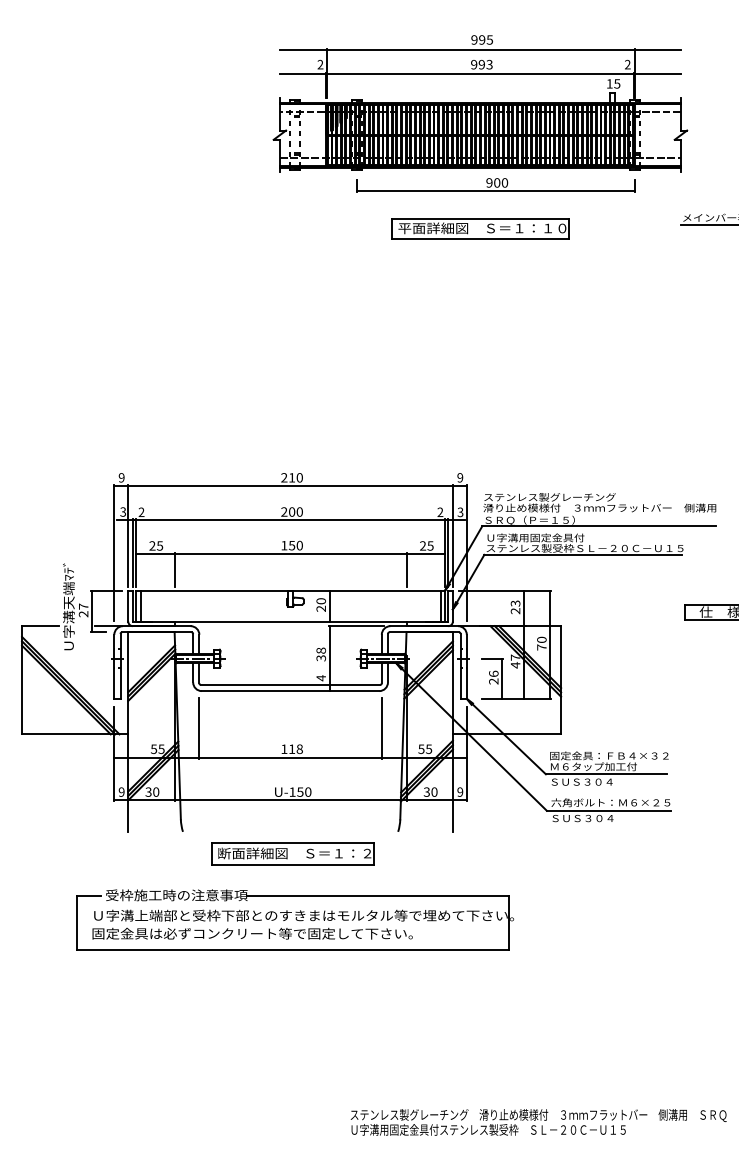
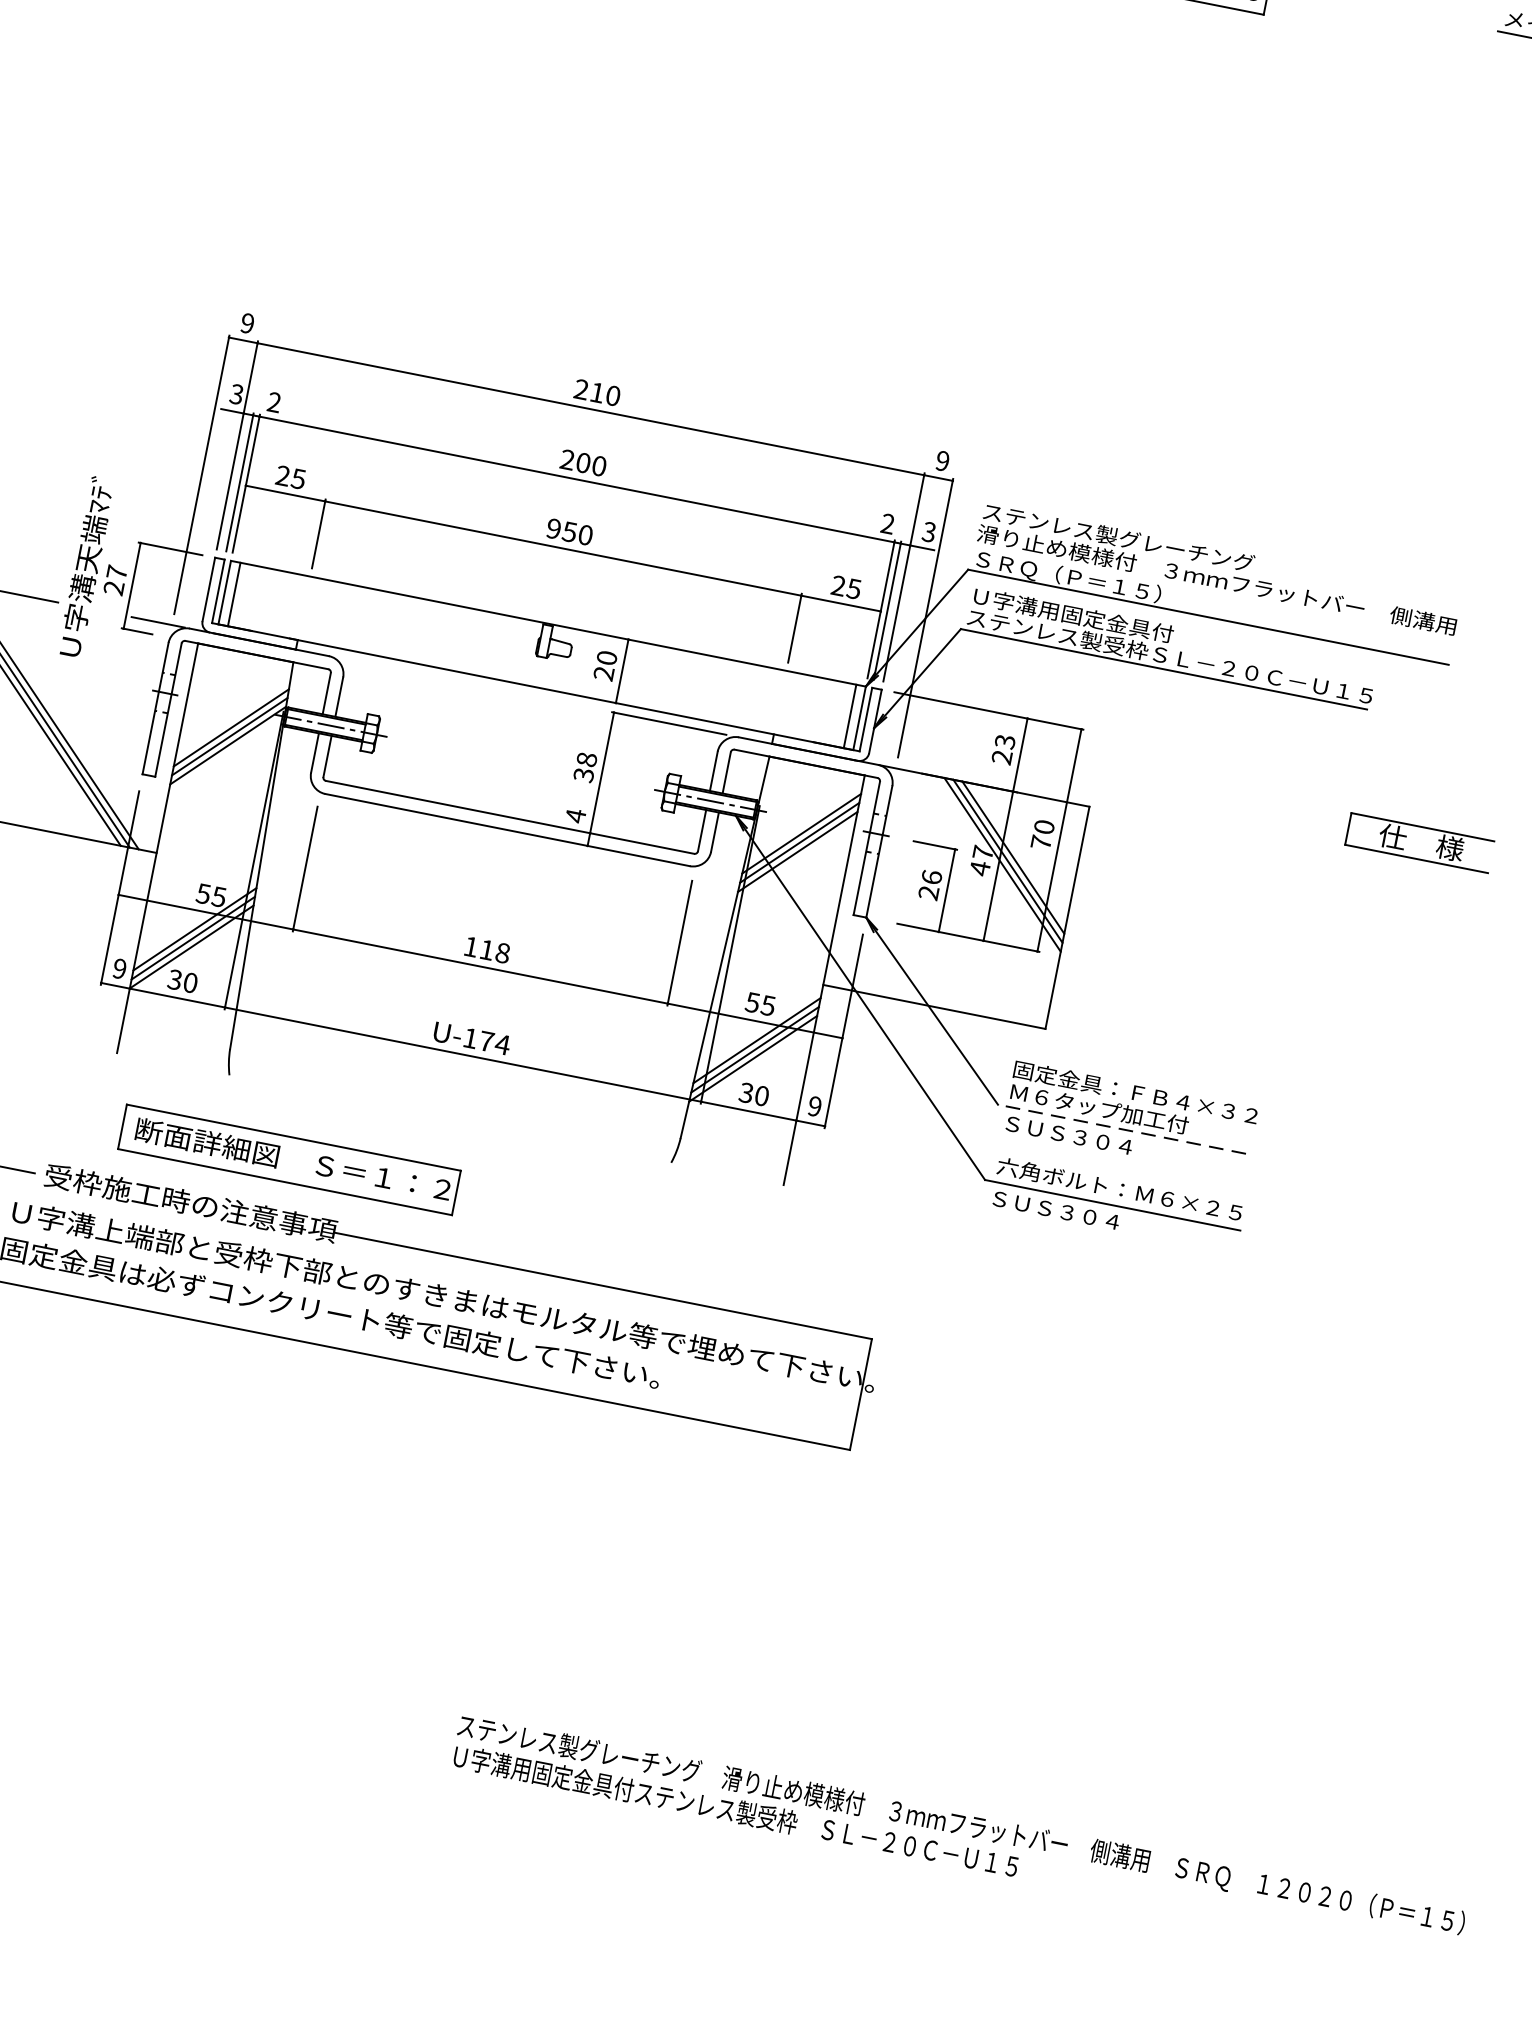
text: (284, 545) -> (554, 528), 150 -> 950
line: (605, 774) -> (1120, 1129), solid -> dashed
text: (304, 791) -> (495, 1041), U-150 -> U-174
part: (292, 853) -> (288, 1158), moved

